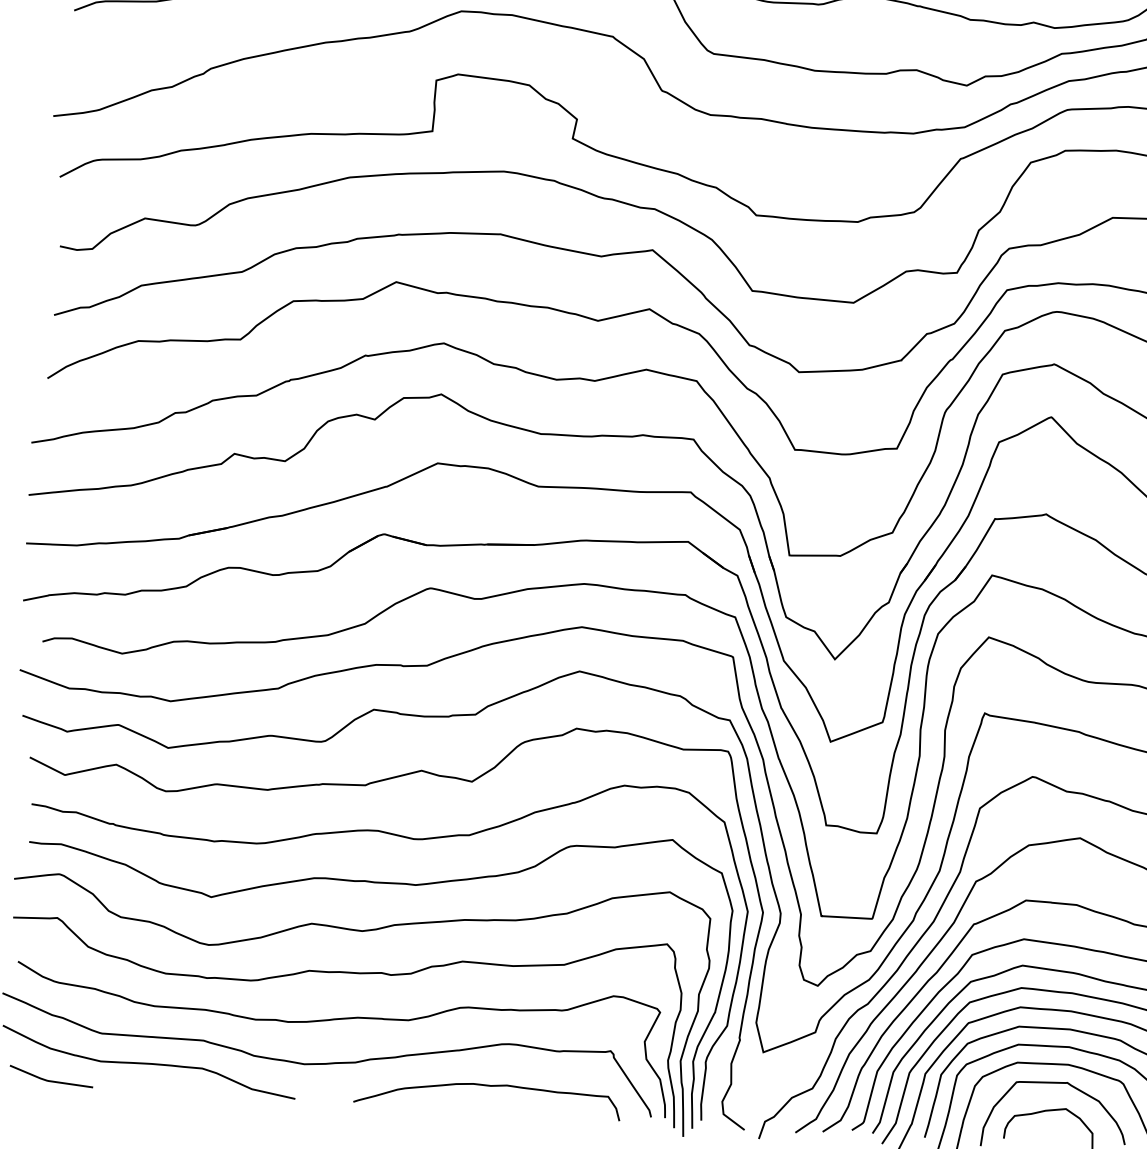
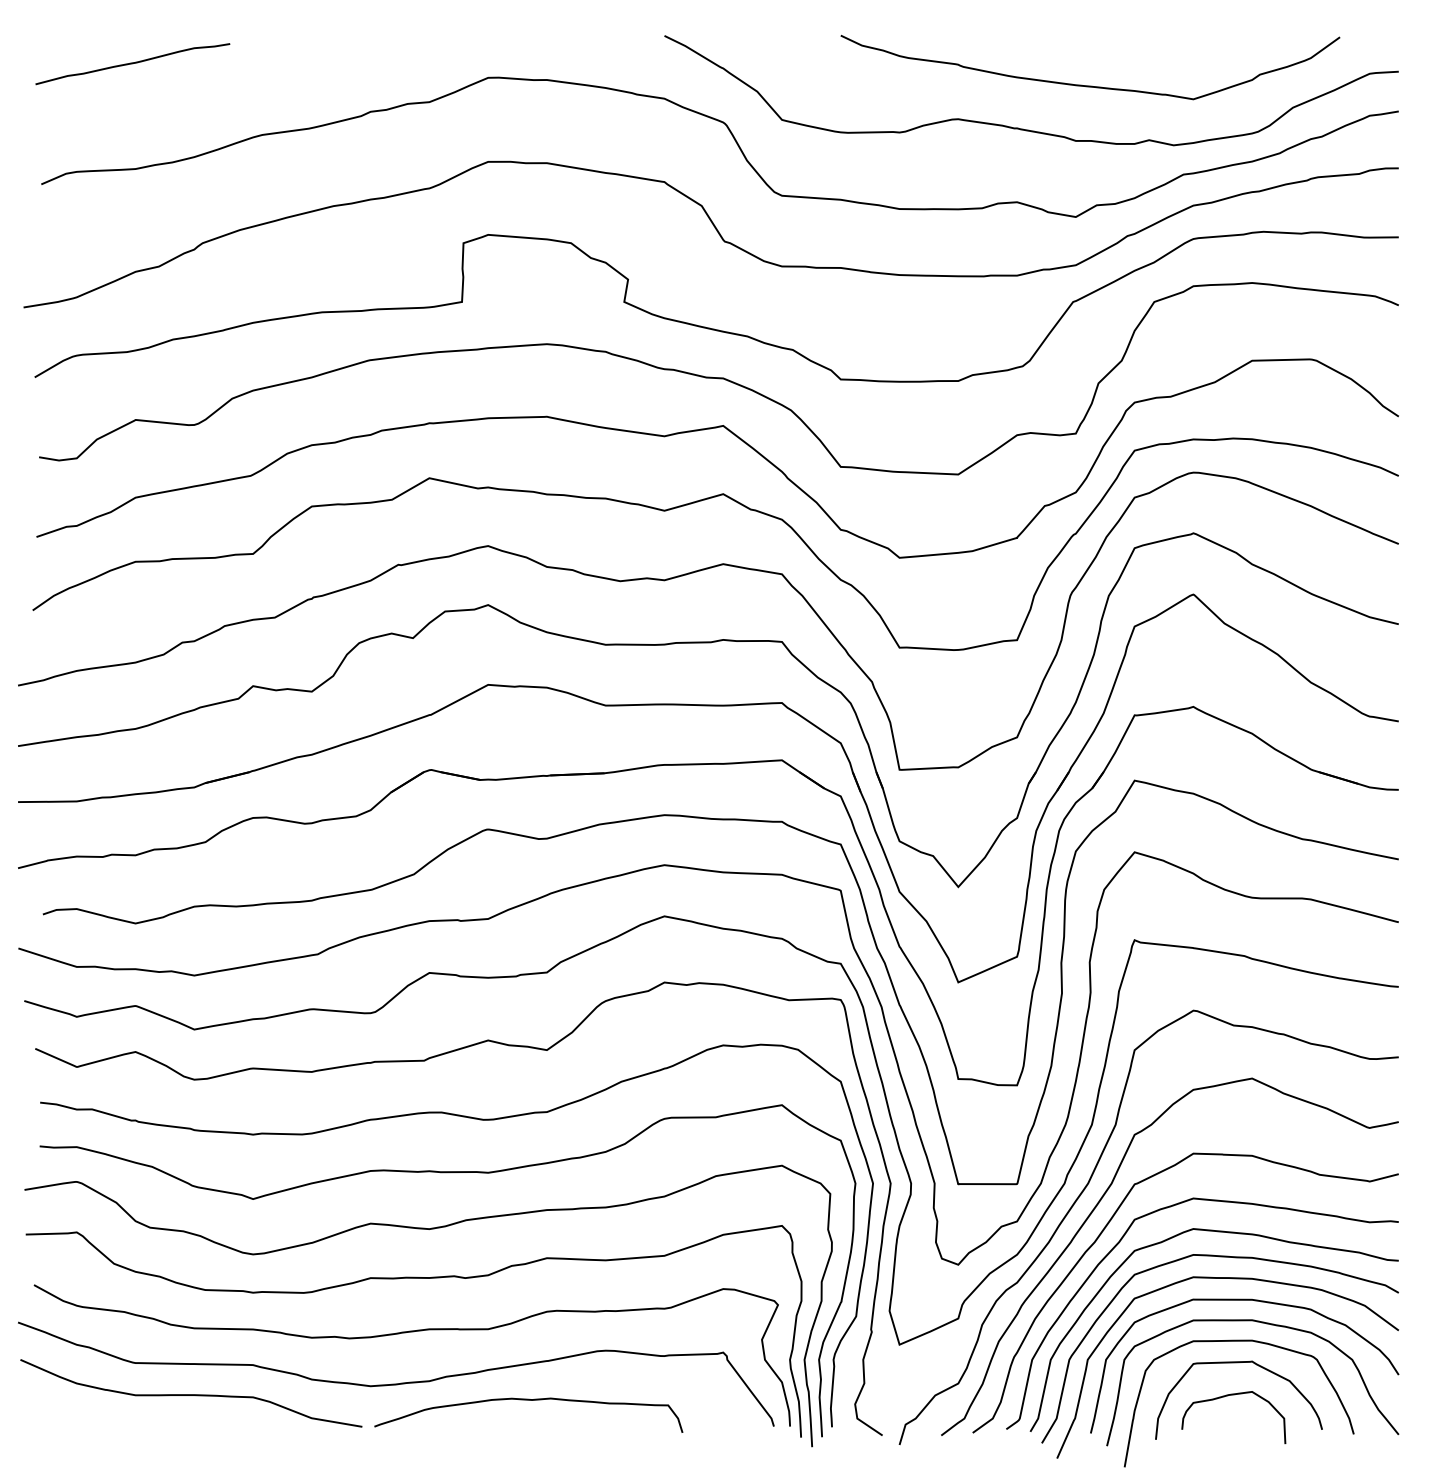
curve: (51, 1080) -> (79, 1420), removed
curve: (487, 1086) -> (528, 1400), moved

